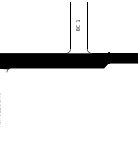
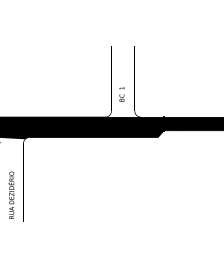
text: (77, 25) -> (121, 94), moved

